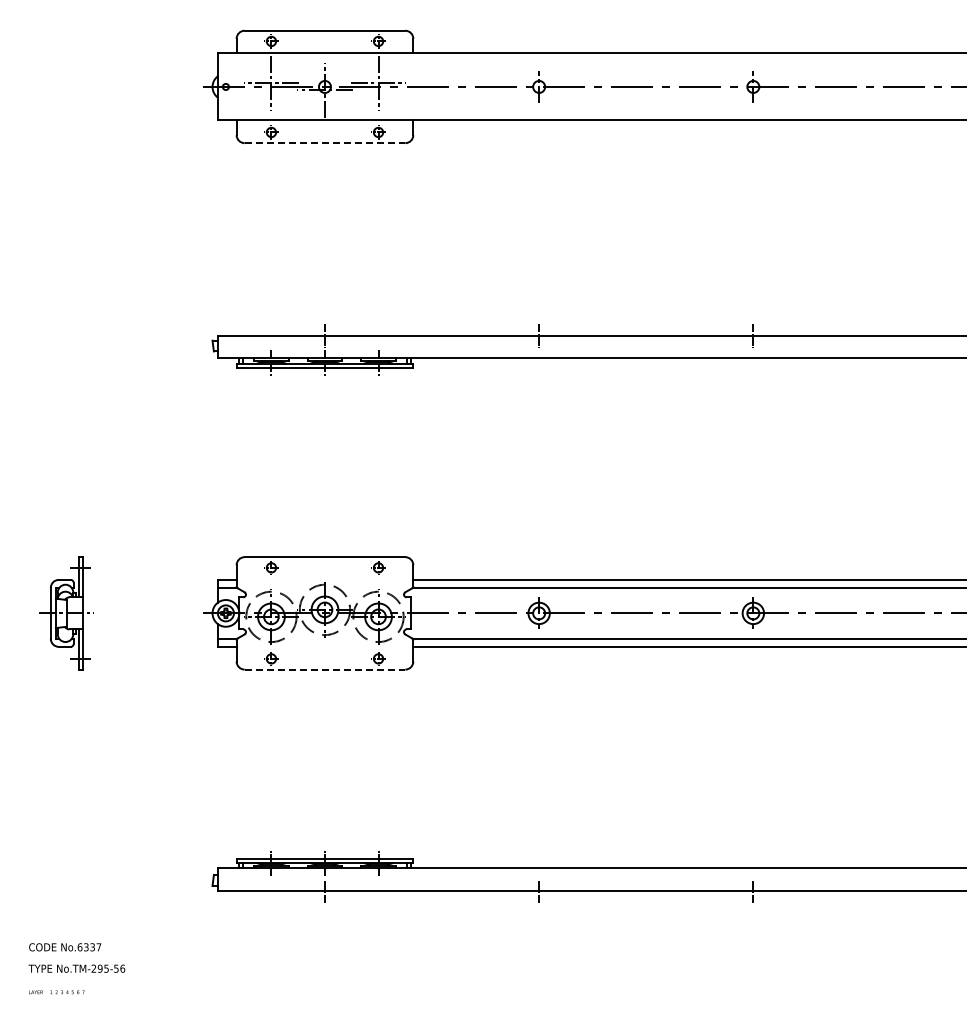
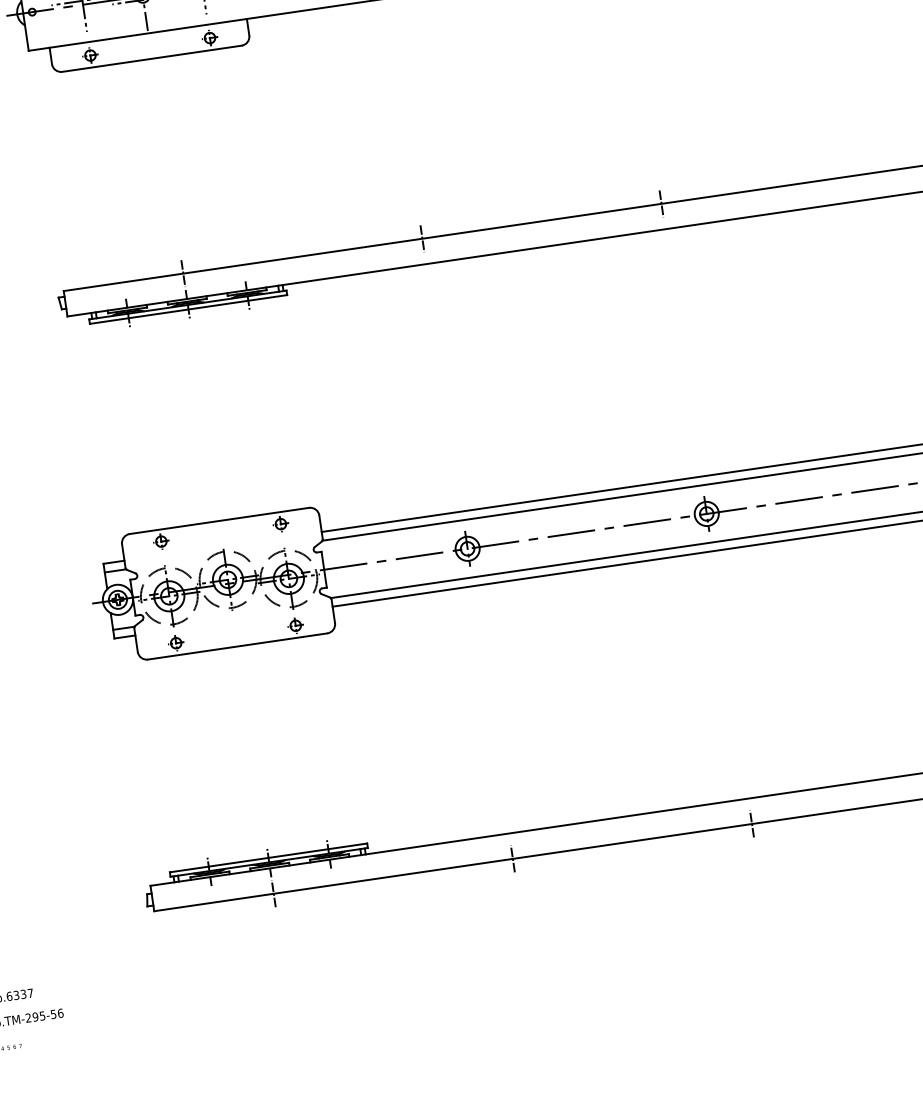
line: (325, 143) -> (152, 59), dashed -> solid
line: (325, 669) -> (238, 646), dashed -> solid

